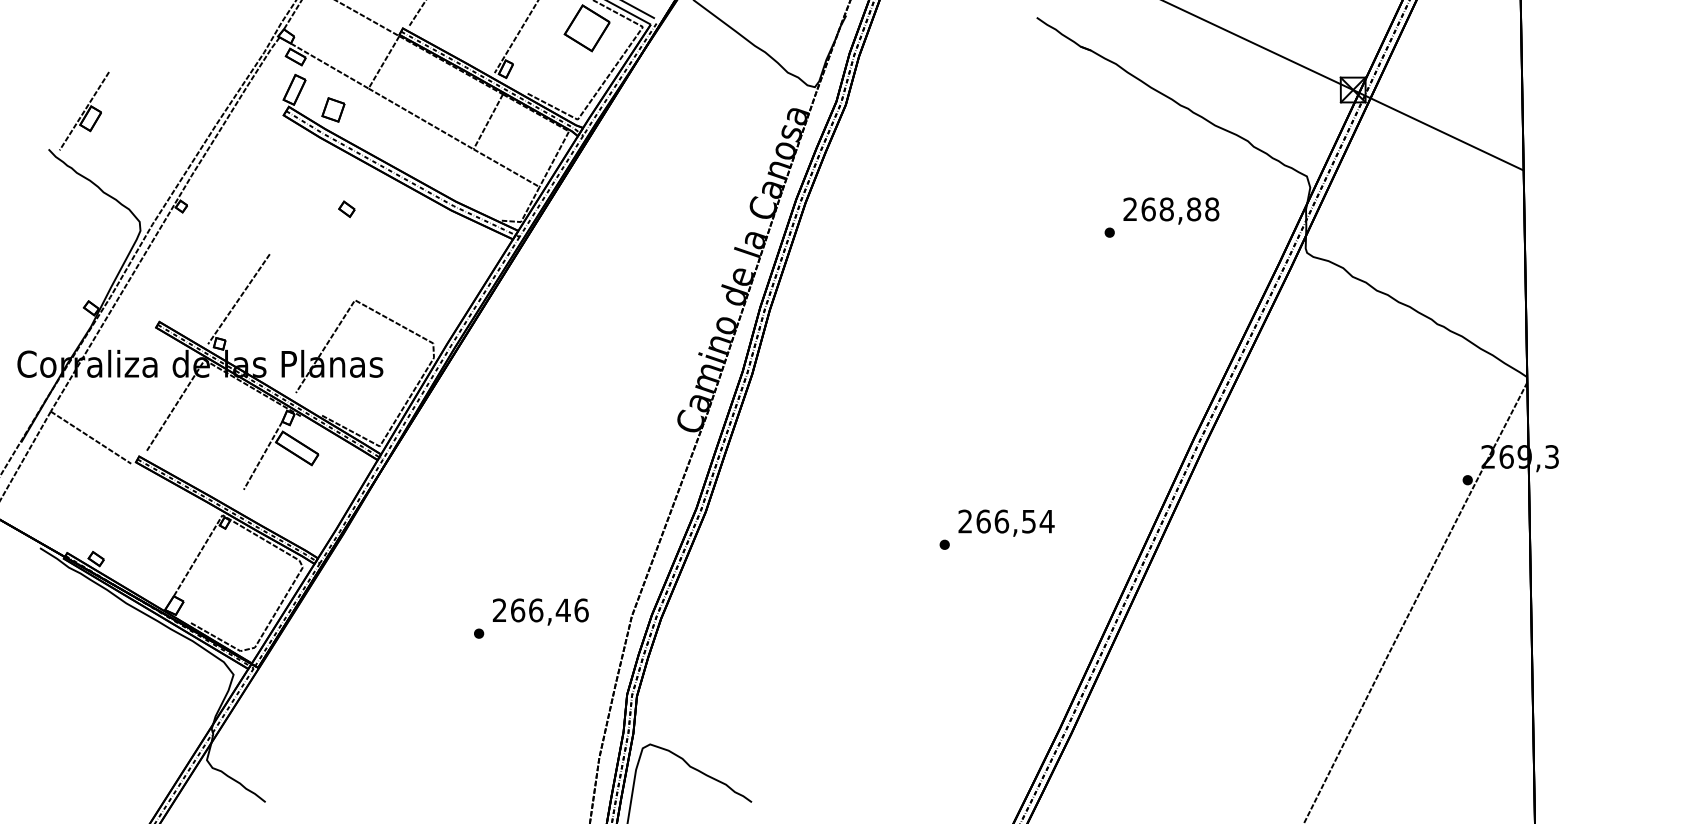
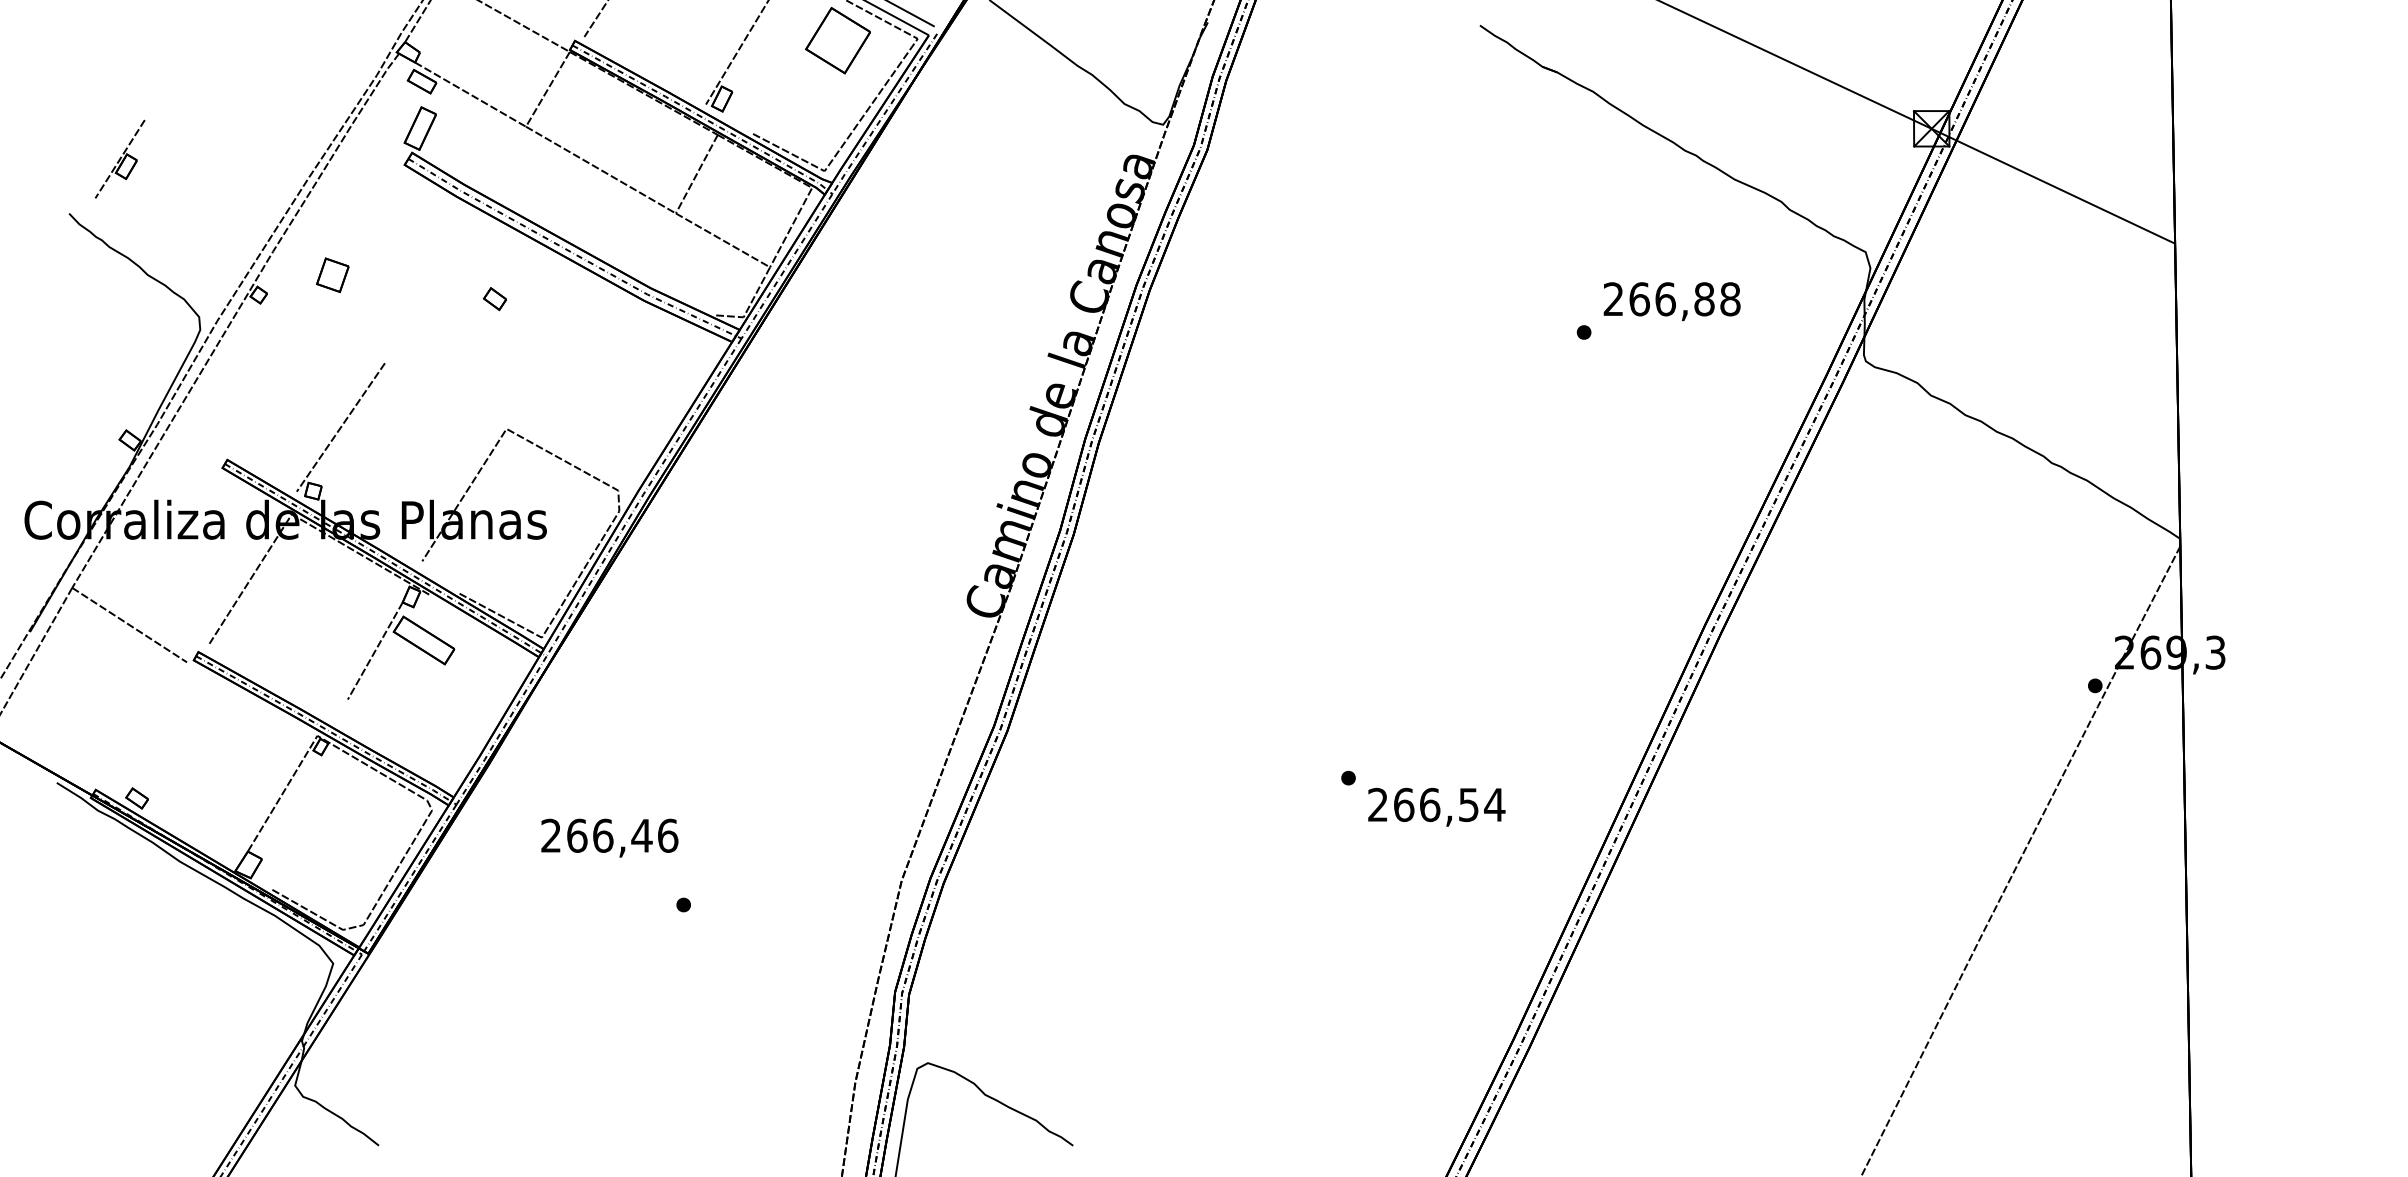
part: (333, 110) -> (332, 275), moved
part: (83, 111) -> (119, 159), size x0.7
text: (1166, 209) -> (1665, 299), 268,88 -> 266,88
text: (1006, 522) -> (1436, 806), moved
text: (540, 611) -> (609, 837), moved

